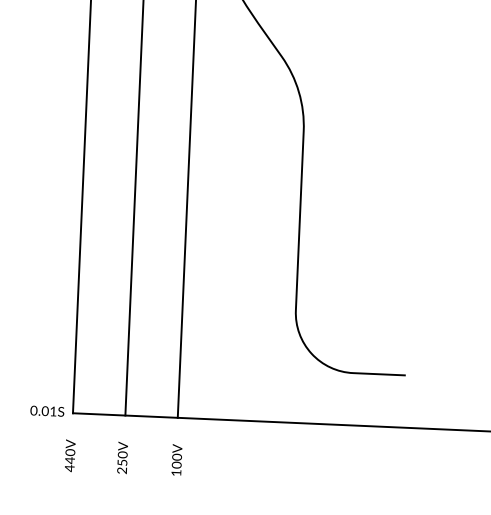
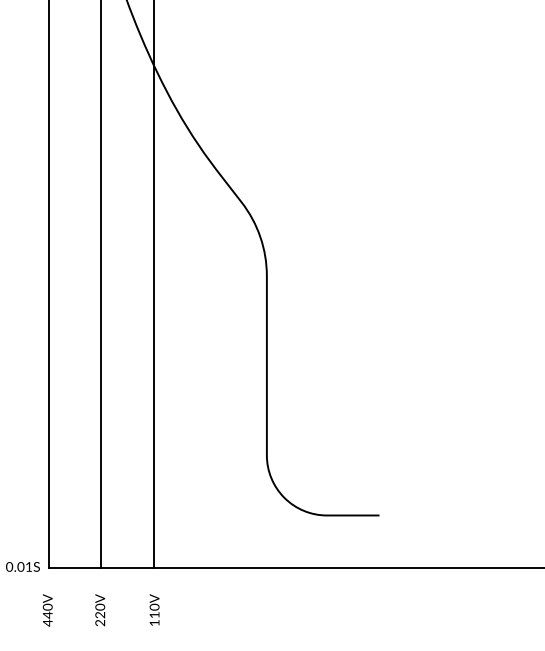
text: (122, 463) -> (100, 615), 250V -> 220V
text: (176, 464) -> (154, 614), 100V -> 110V

